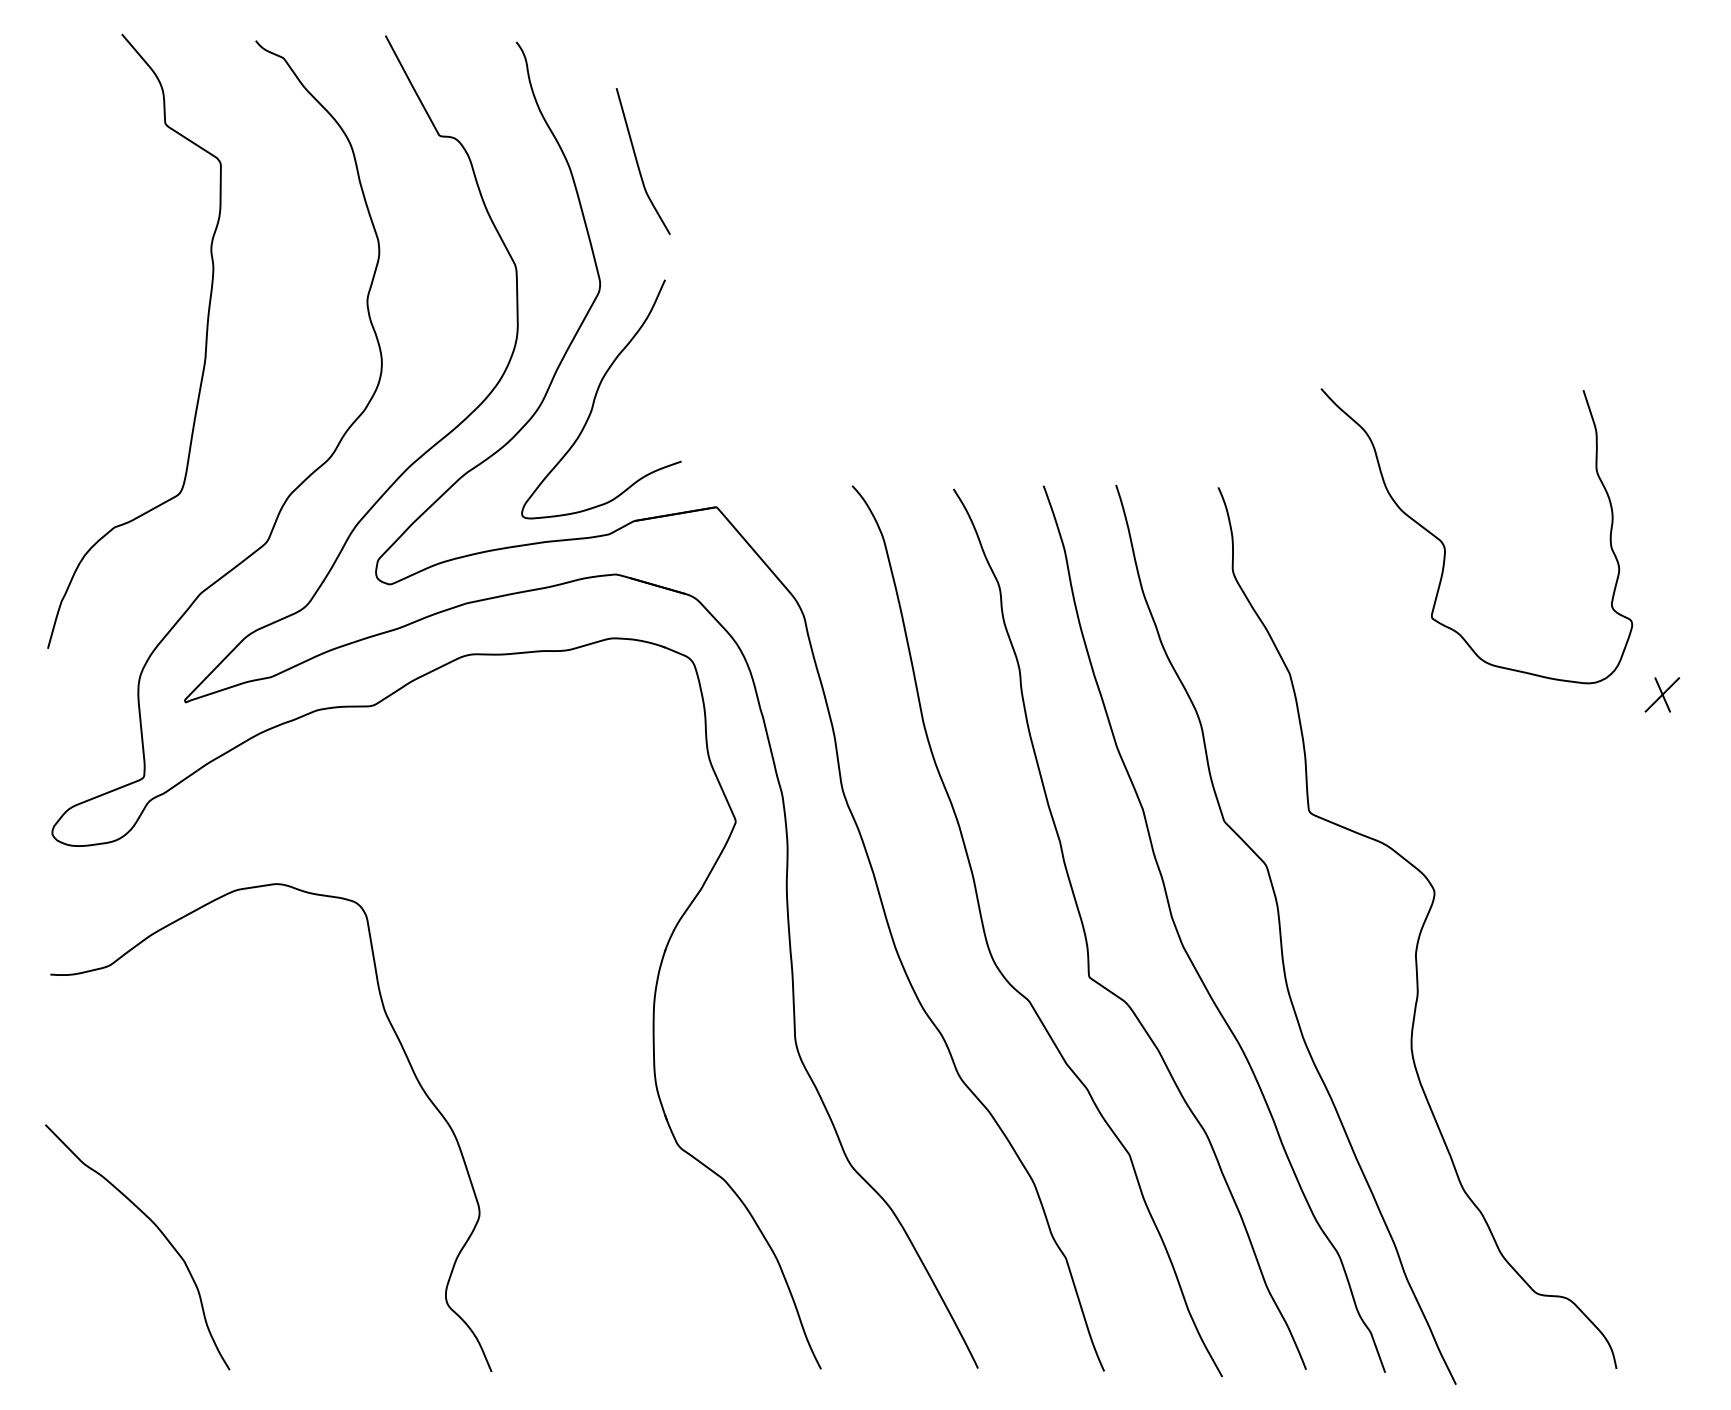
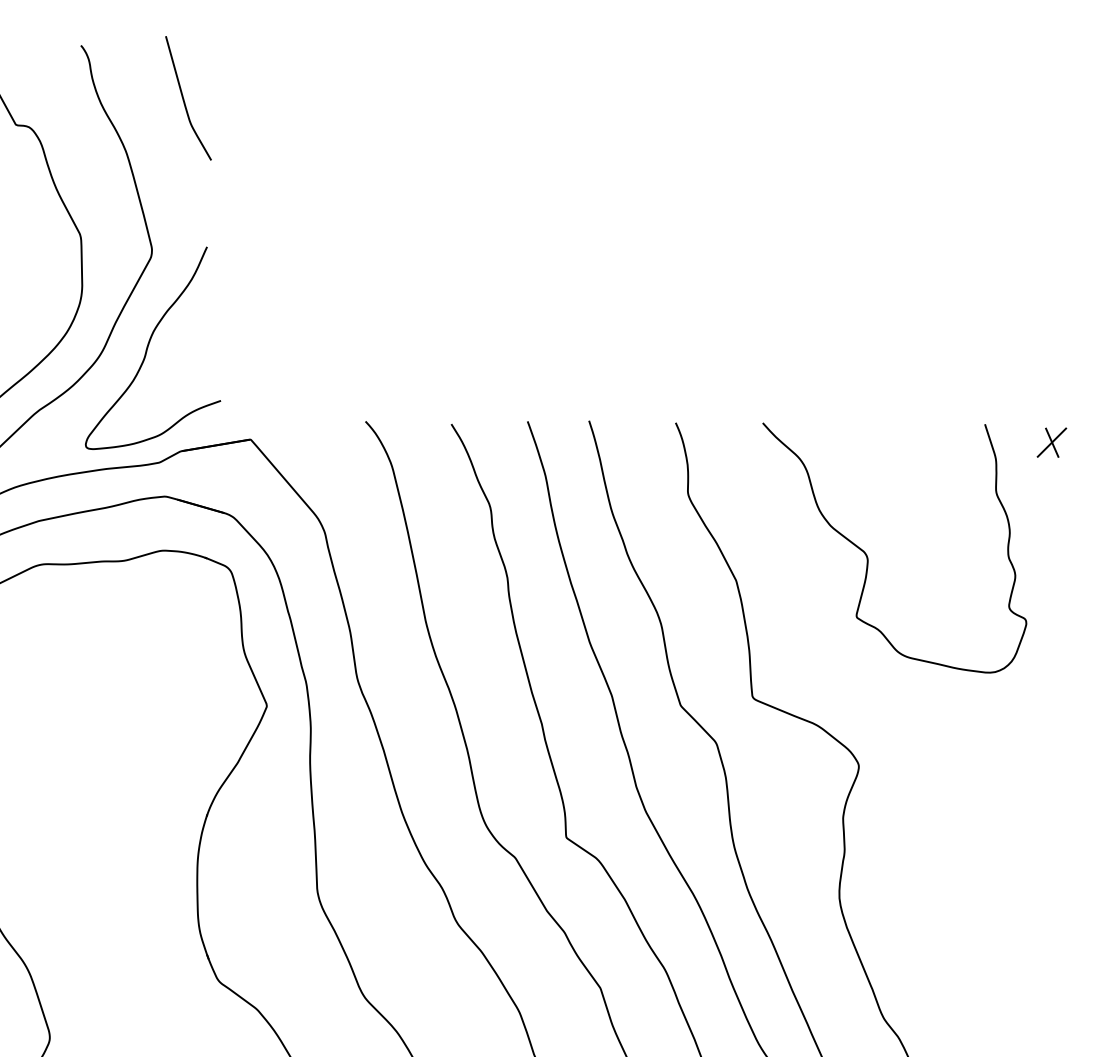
curve: (638, 162) -> (184, 99), moved
curve: (1445, 546) -> (868, 556), moved
part: (1662, 694) -> (1052, 442), moved

